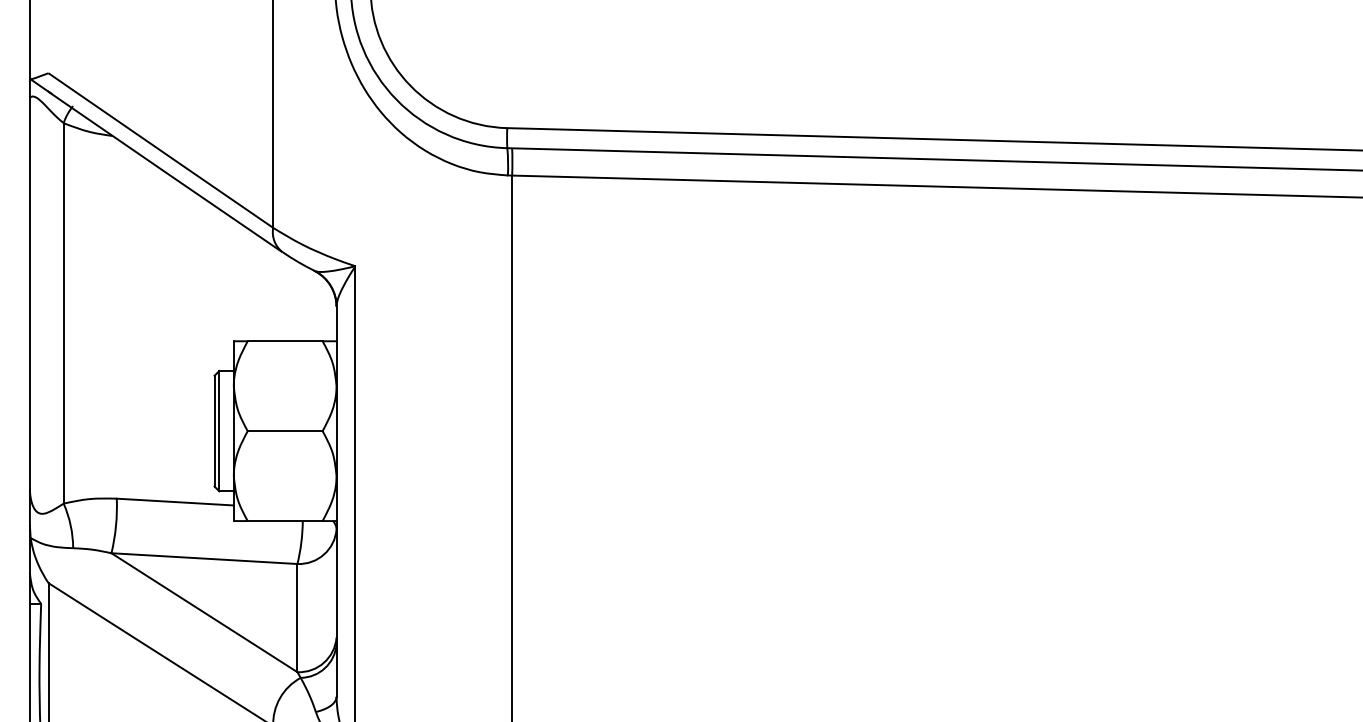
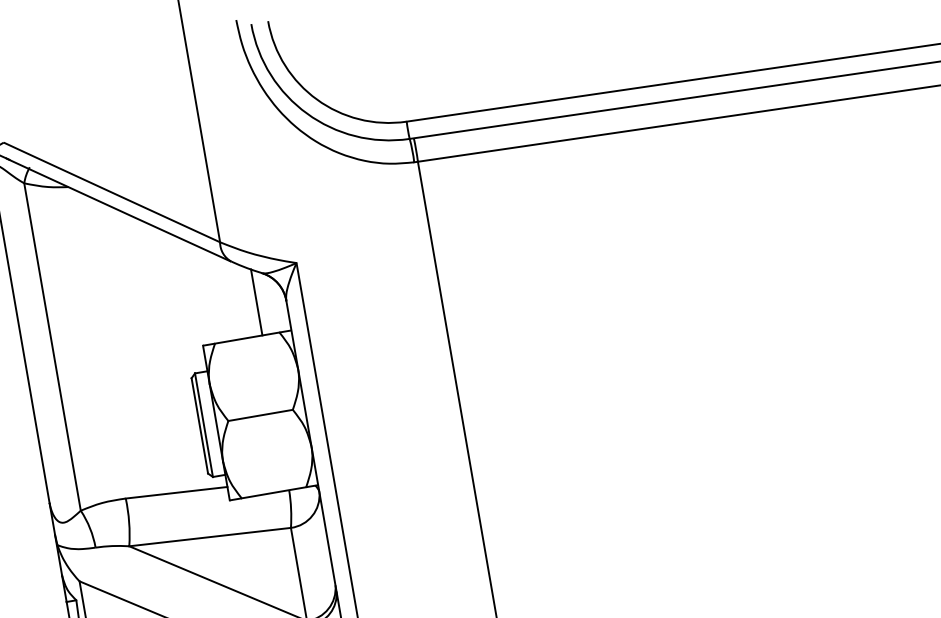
line: (302, 302) -> (256, 302), added

